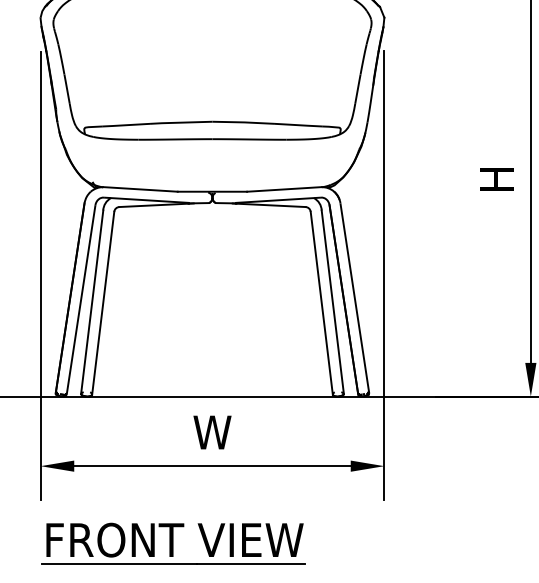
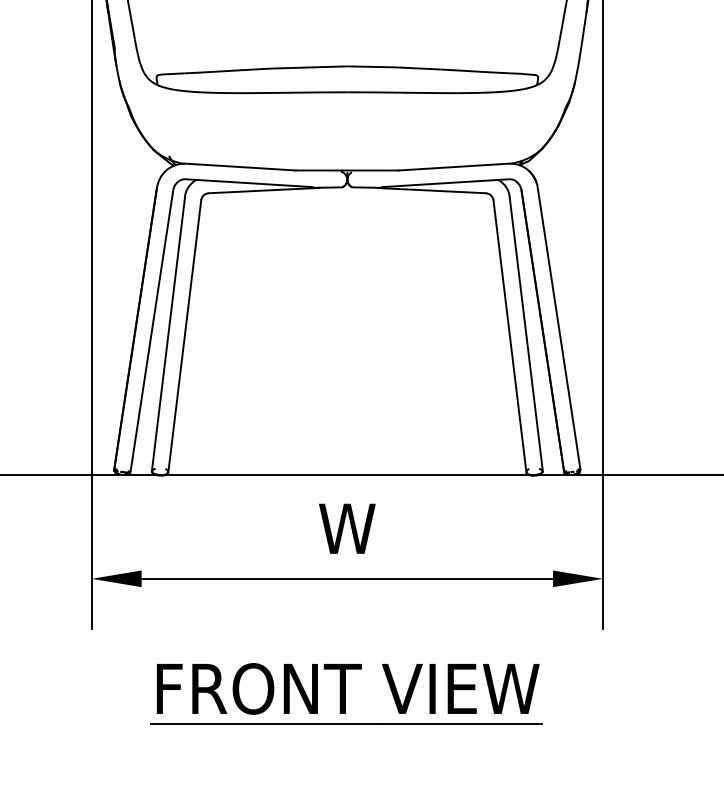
part: (173, 543) -> (345, 693), moved

